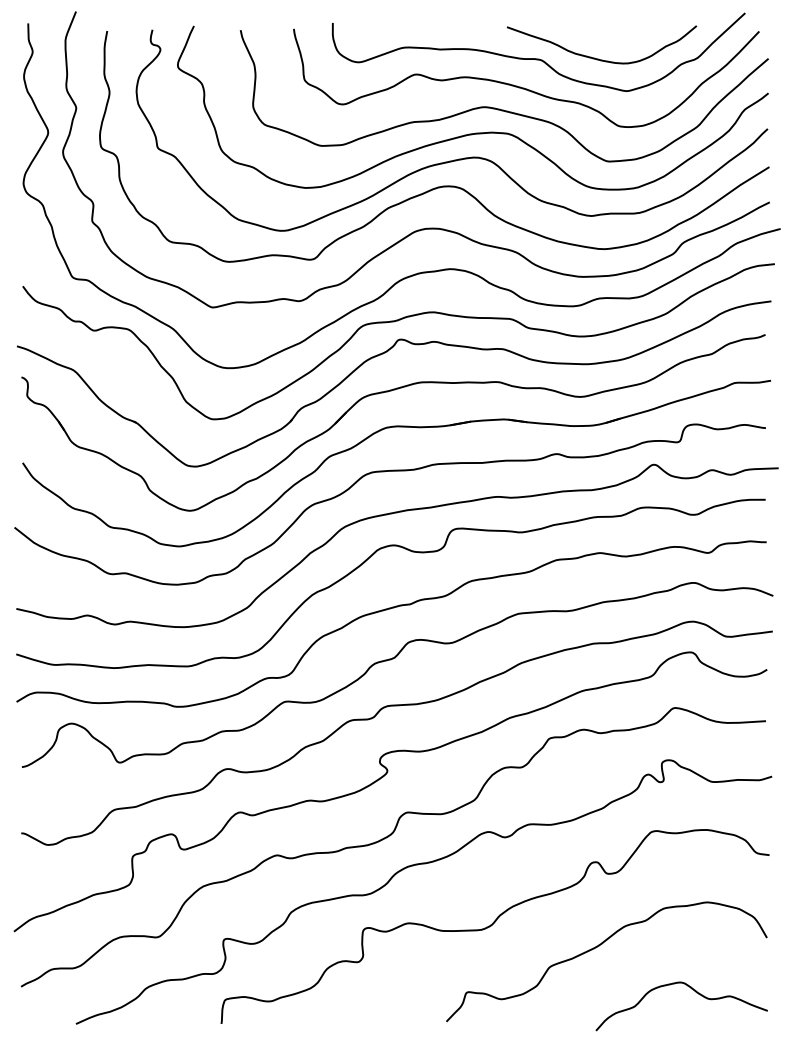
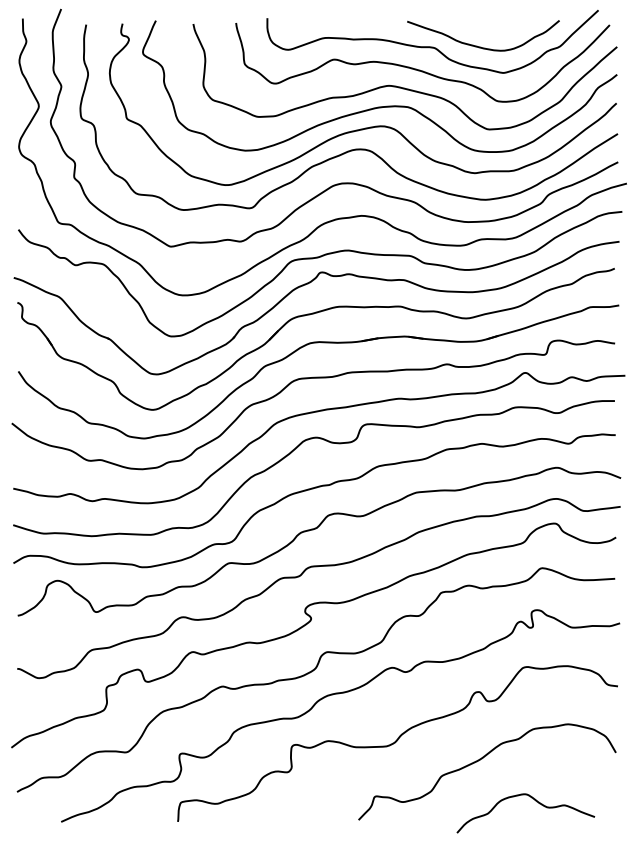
curve: (691, 989) -> (533, 799), moved

